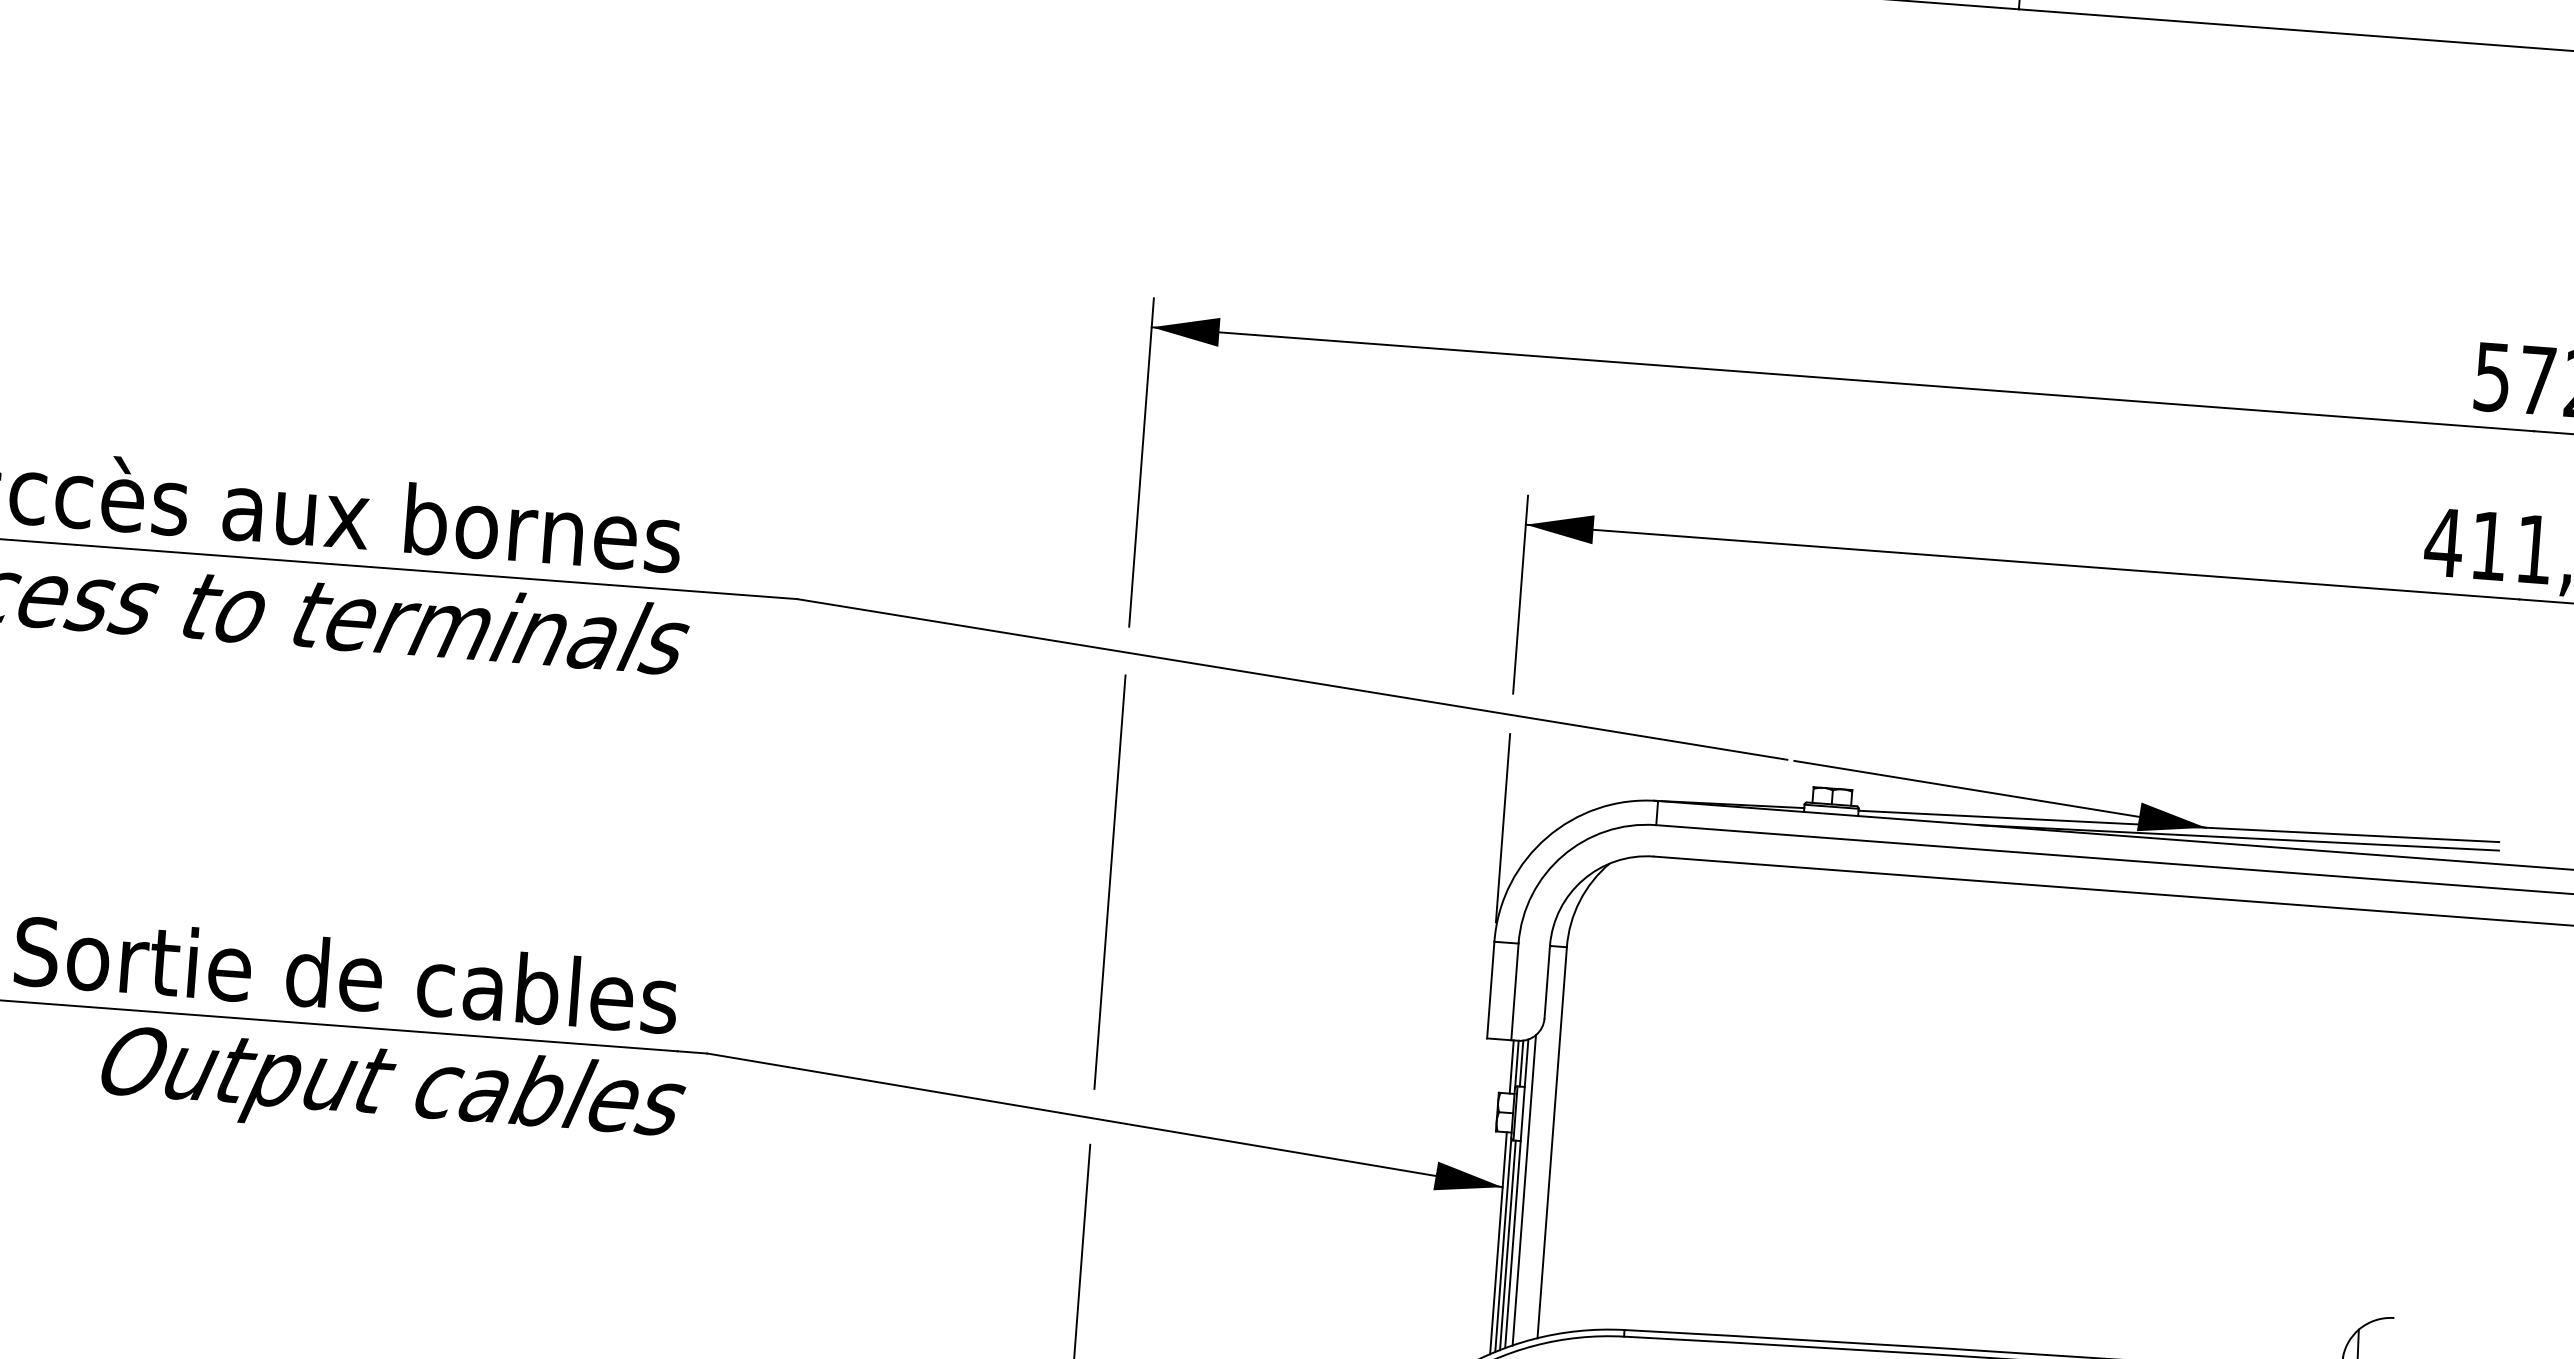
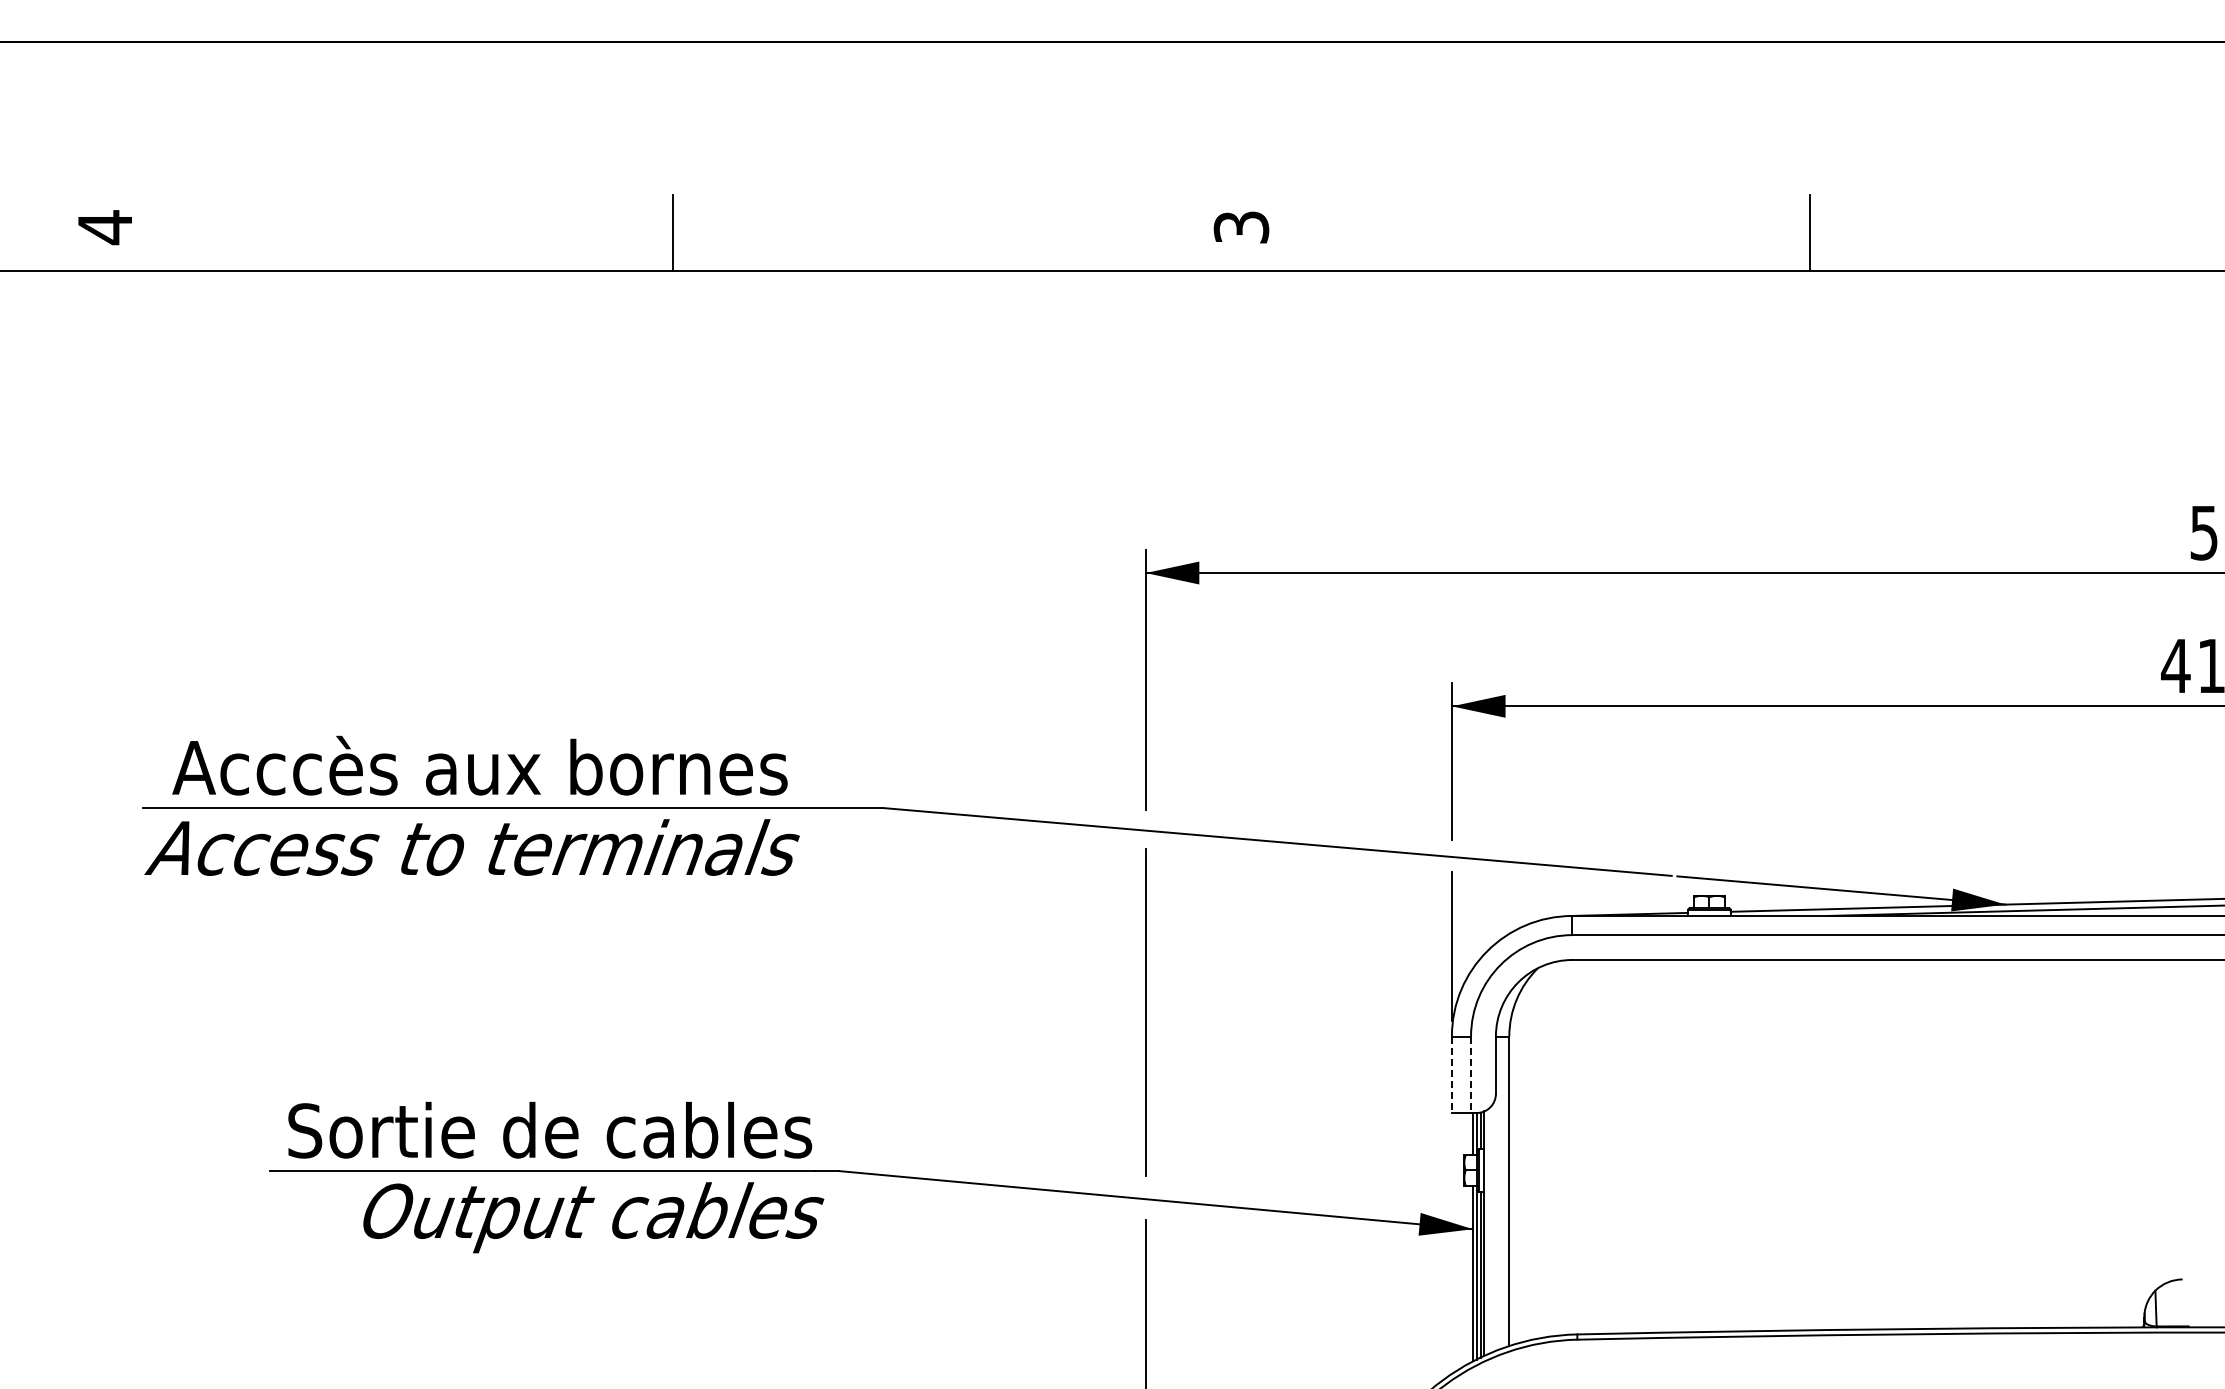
line: (1490, 990) -> (1451, 1075), solid -> dashed
line: (1515, 992) -> (1471, 1075), solid -> dashed
line: (1524, 1190) -> (1490, 1230), removed

